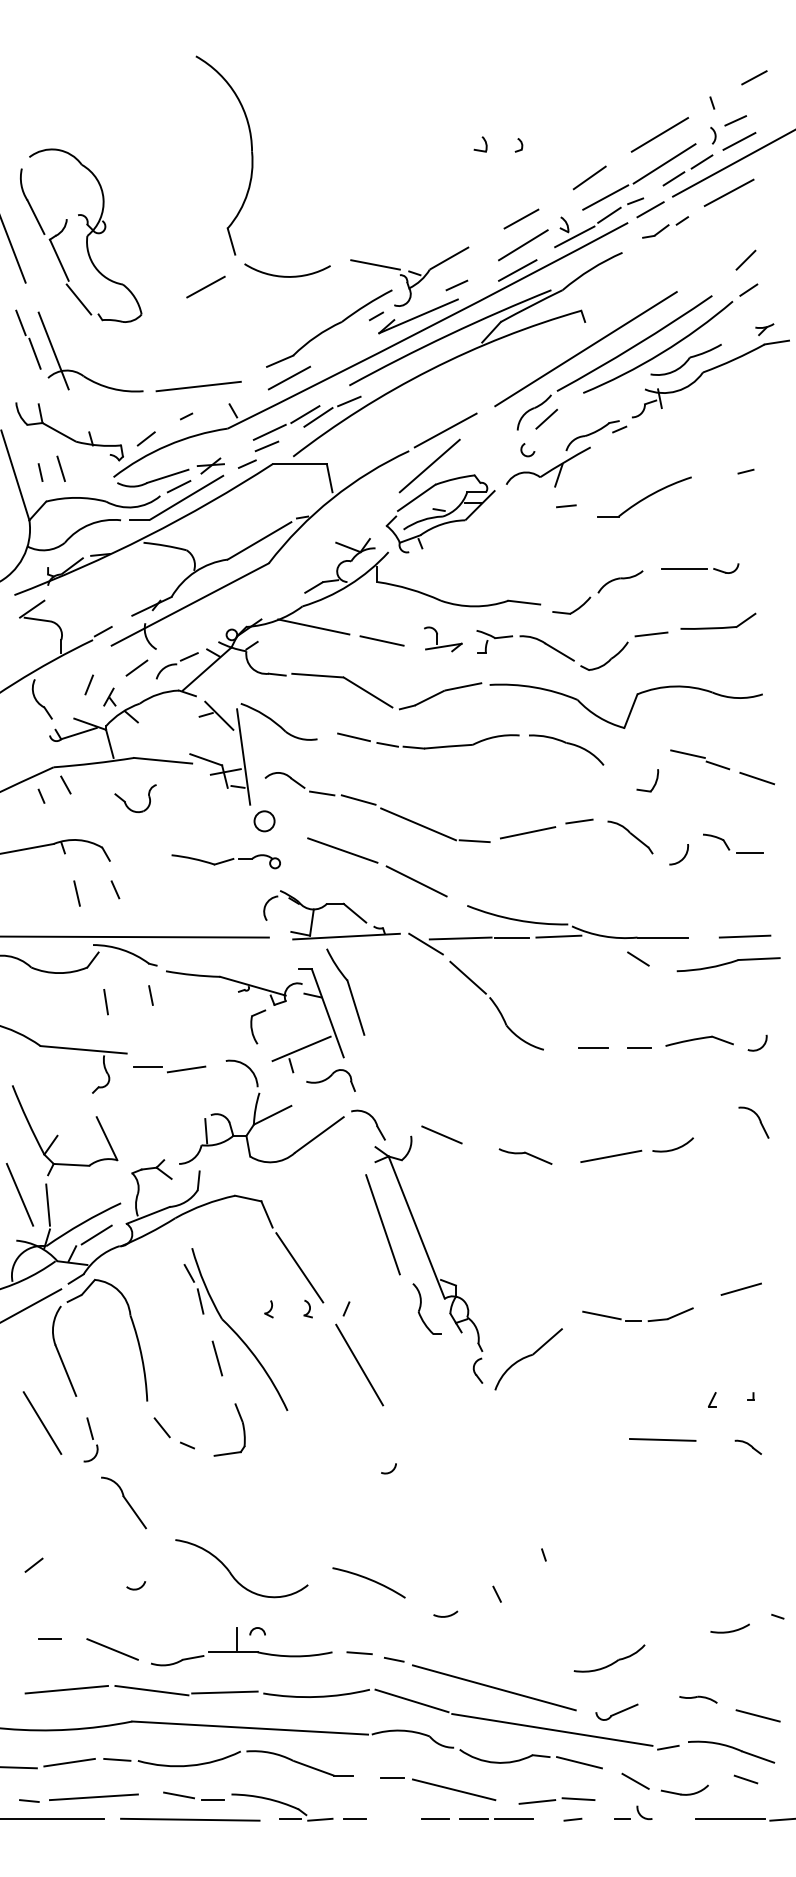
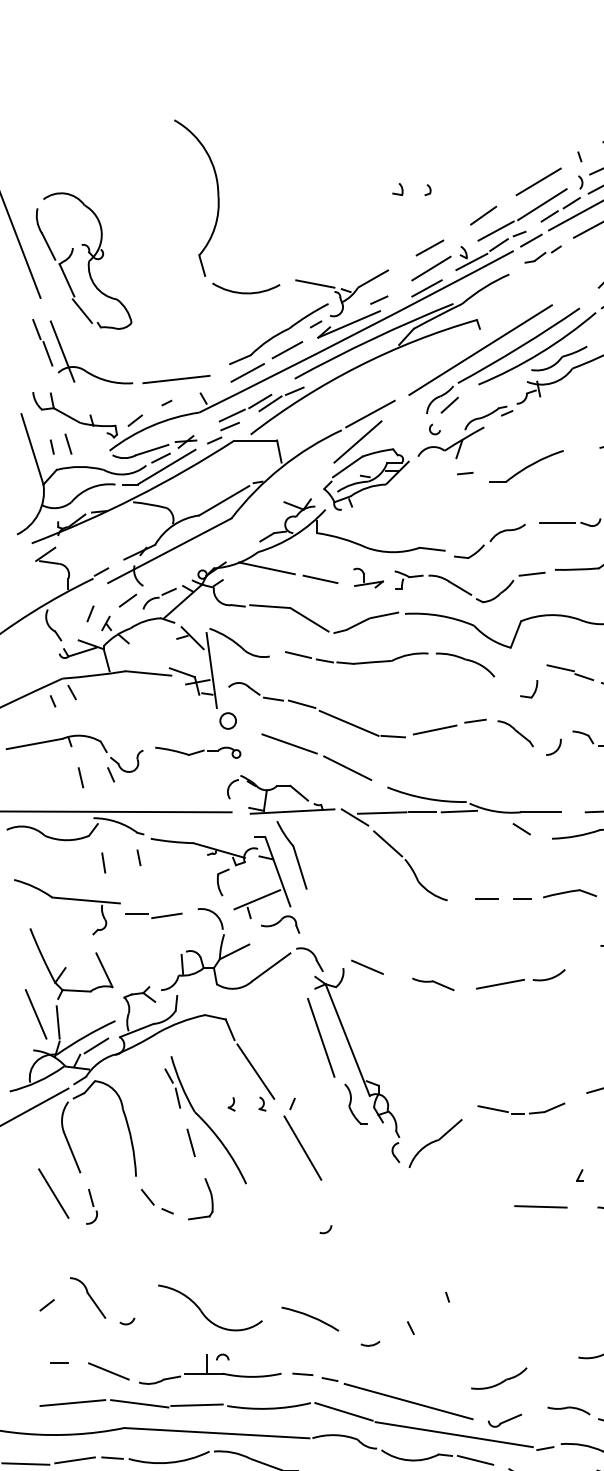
line: (205, 286) -> (287, 349), moved
part: (126, 803) -> (119, 765), moved
part: (123, 1502) -> (87, 1297), moved
part: (698, 1699) -> (569, 1410), size x1.43

